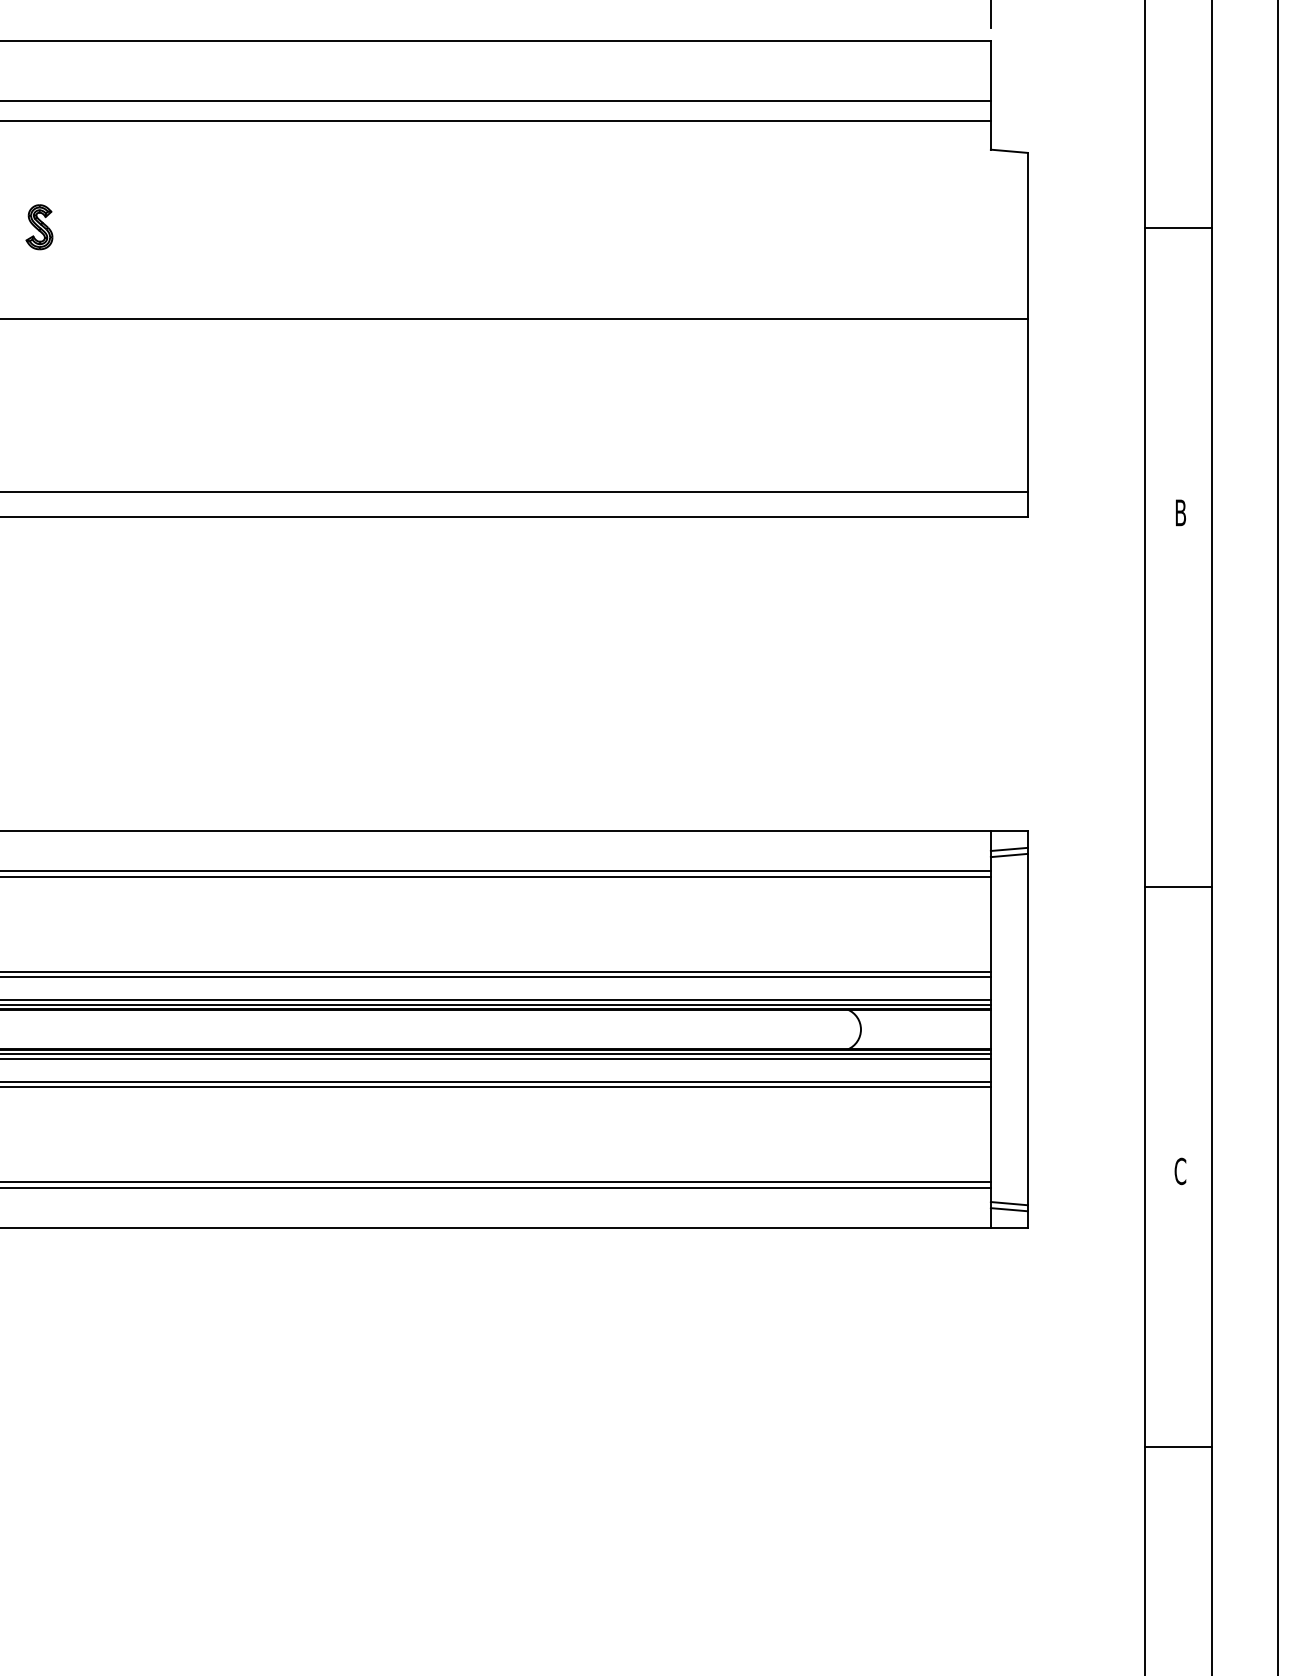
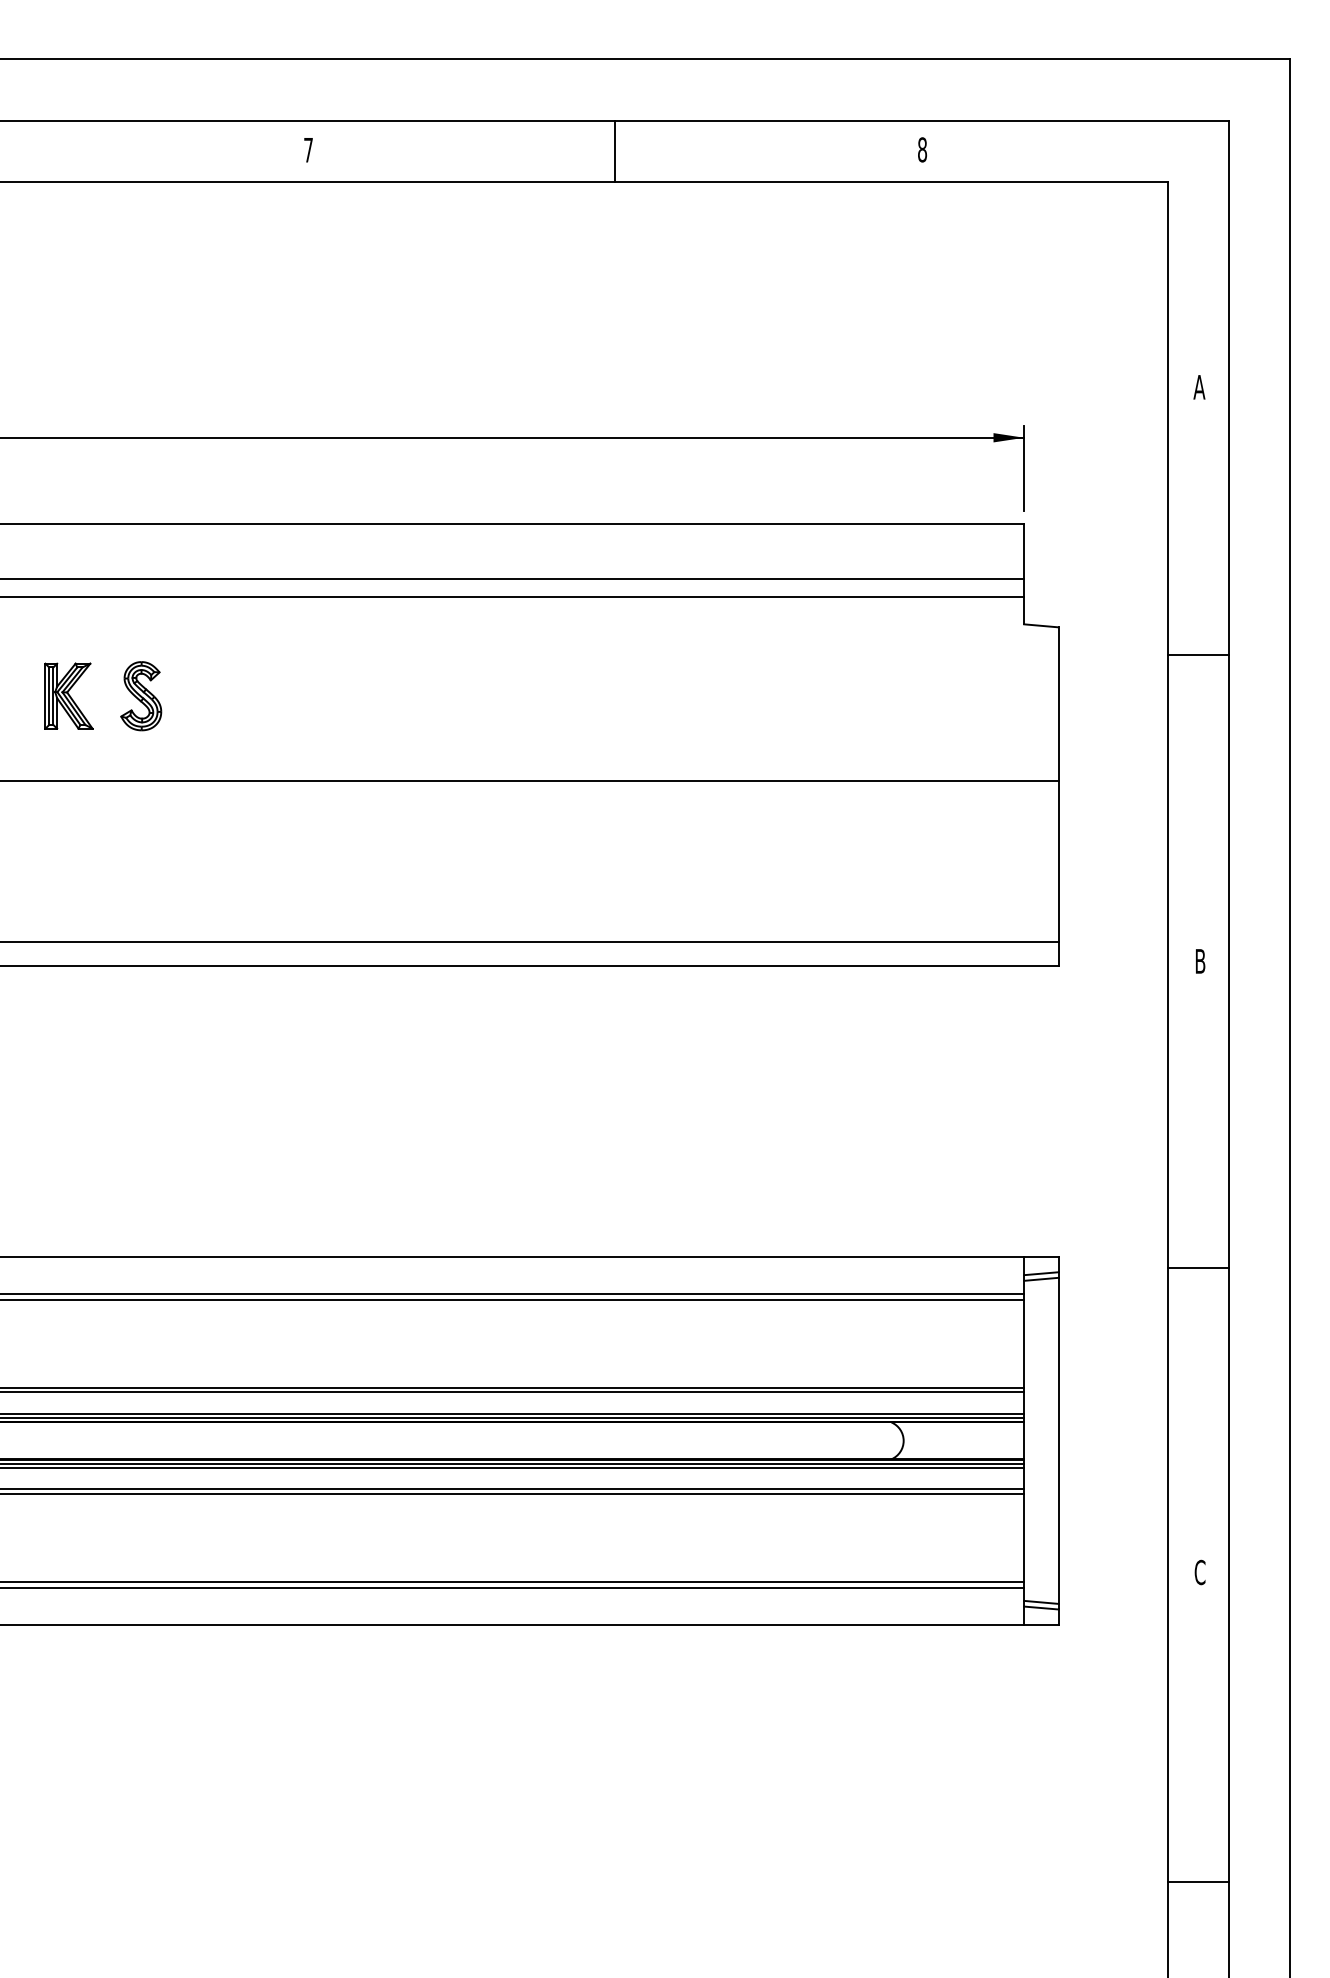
part: (39, 227) -> (141, 696), size x1.67
line: (1177, 227) -> (1197, 654), moved
line: (1177, 886) -> (1197, 1268), moved
line: (1177, 1447) -> (1197, 1882), moved

